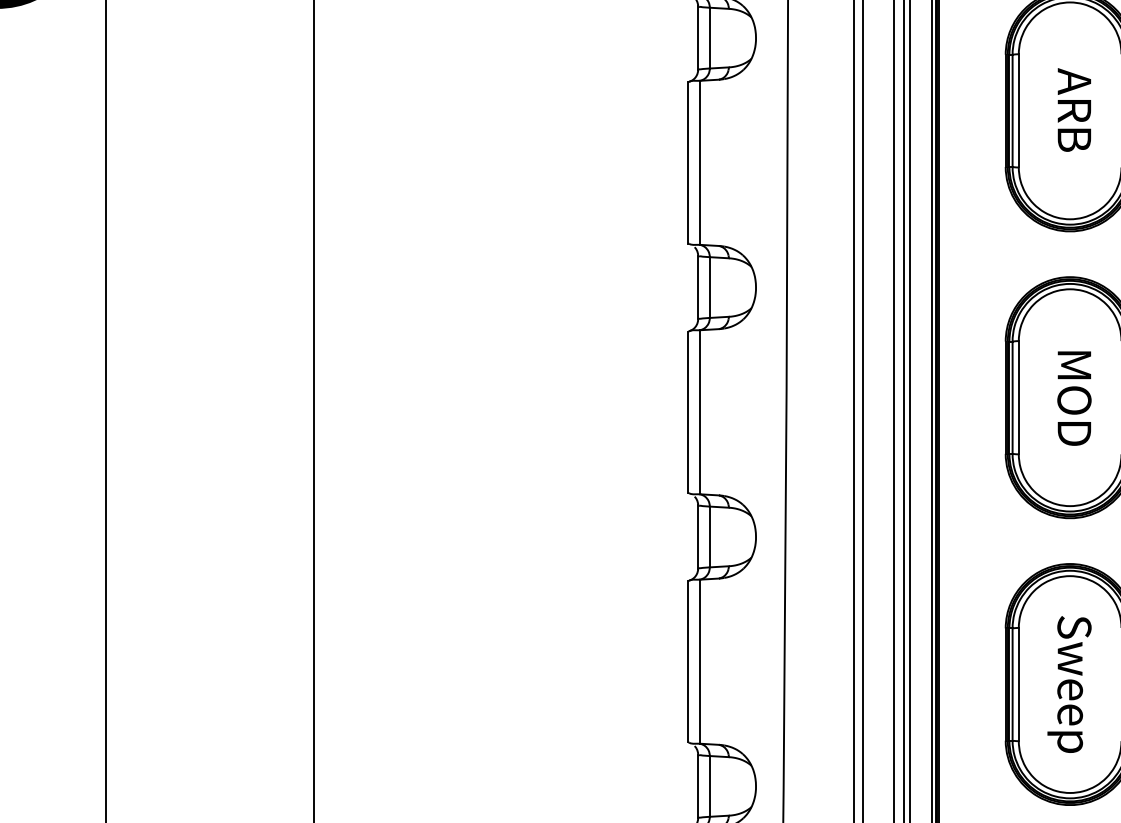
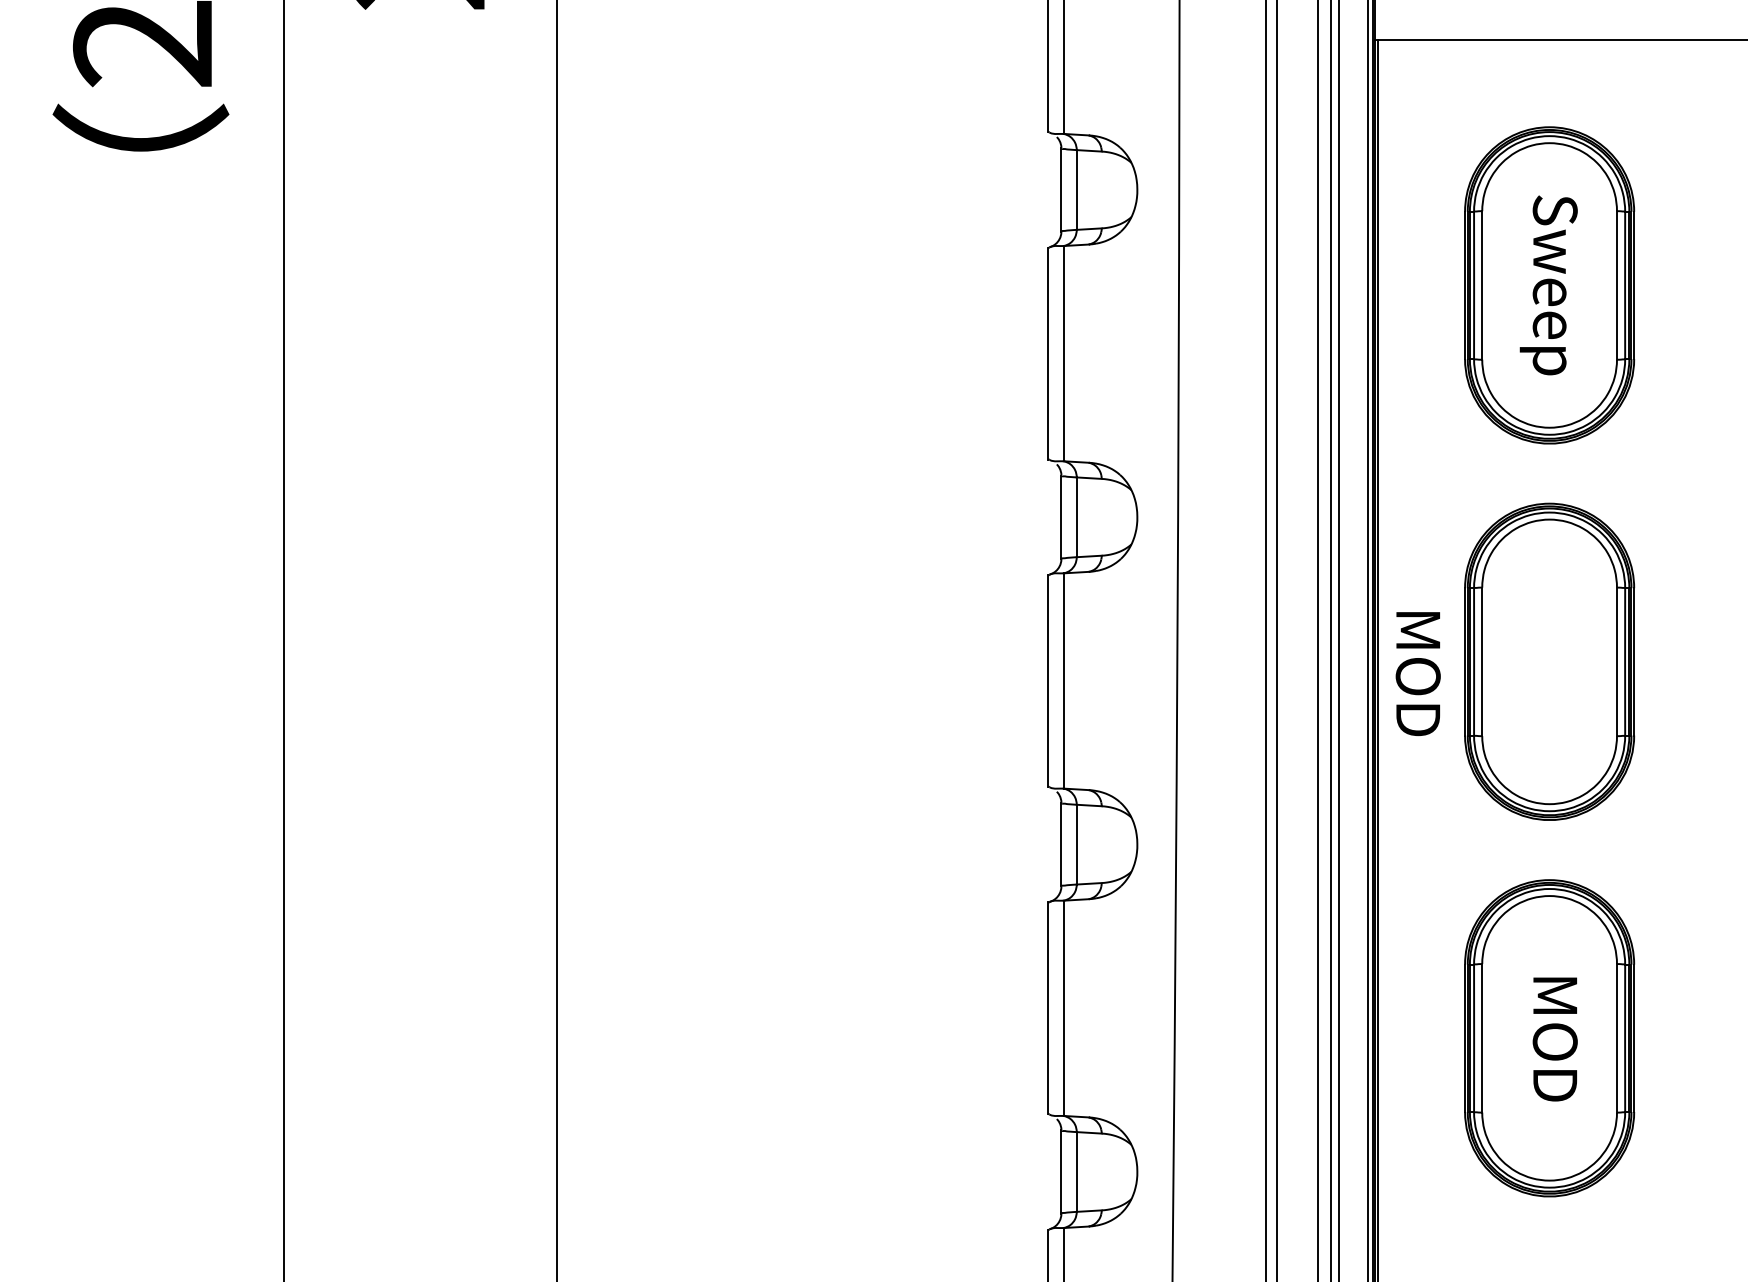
text: (1069, 110) -> (1548, 285), ARB -> Sweep
text: (1073, 398) -> (1417, 674), moved
text: (1069, 684) -> (1548, 1038), Sweep -> MOD

